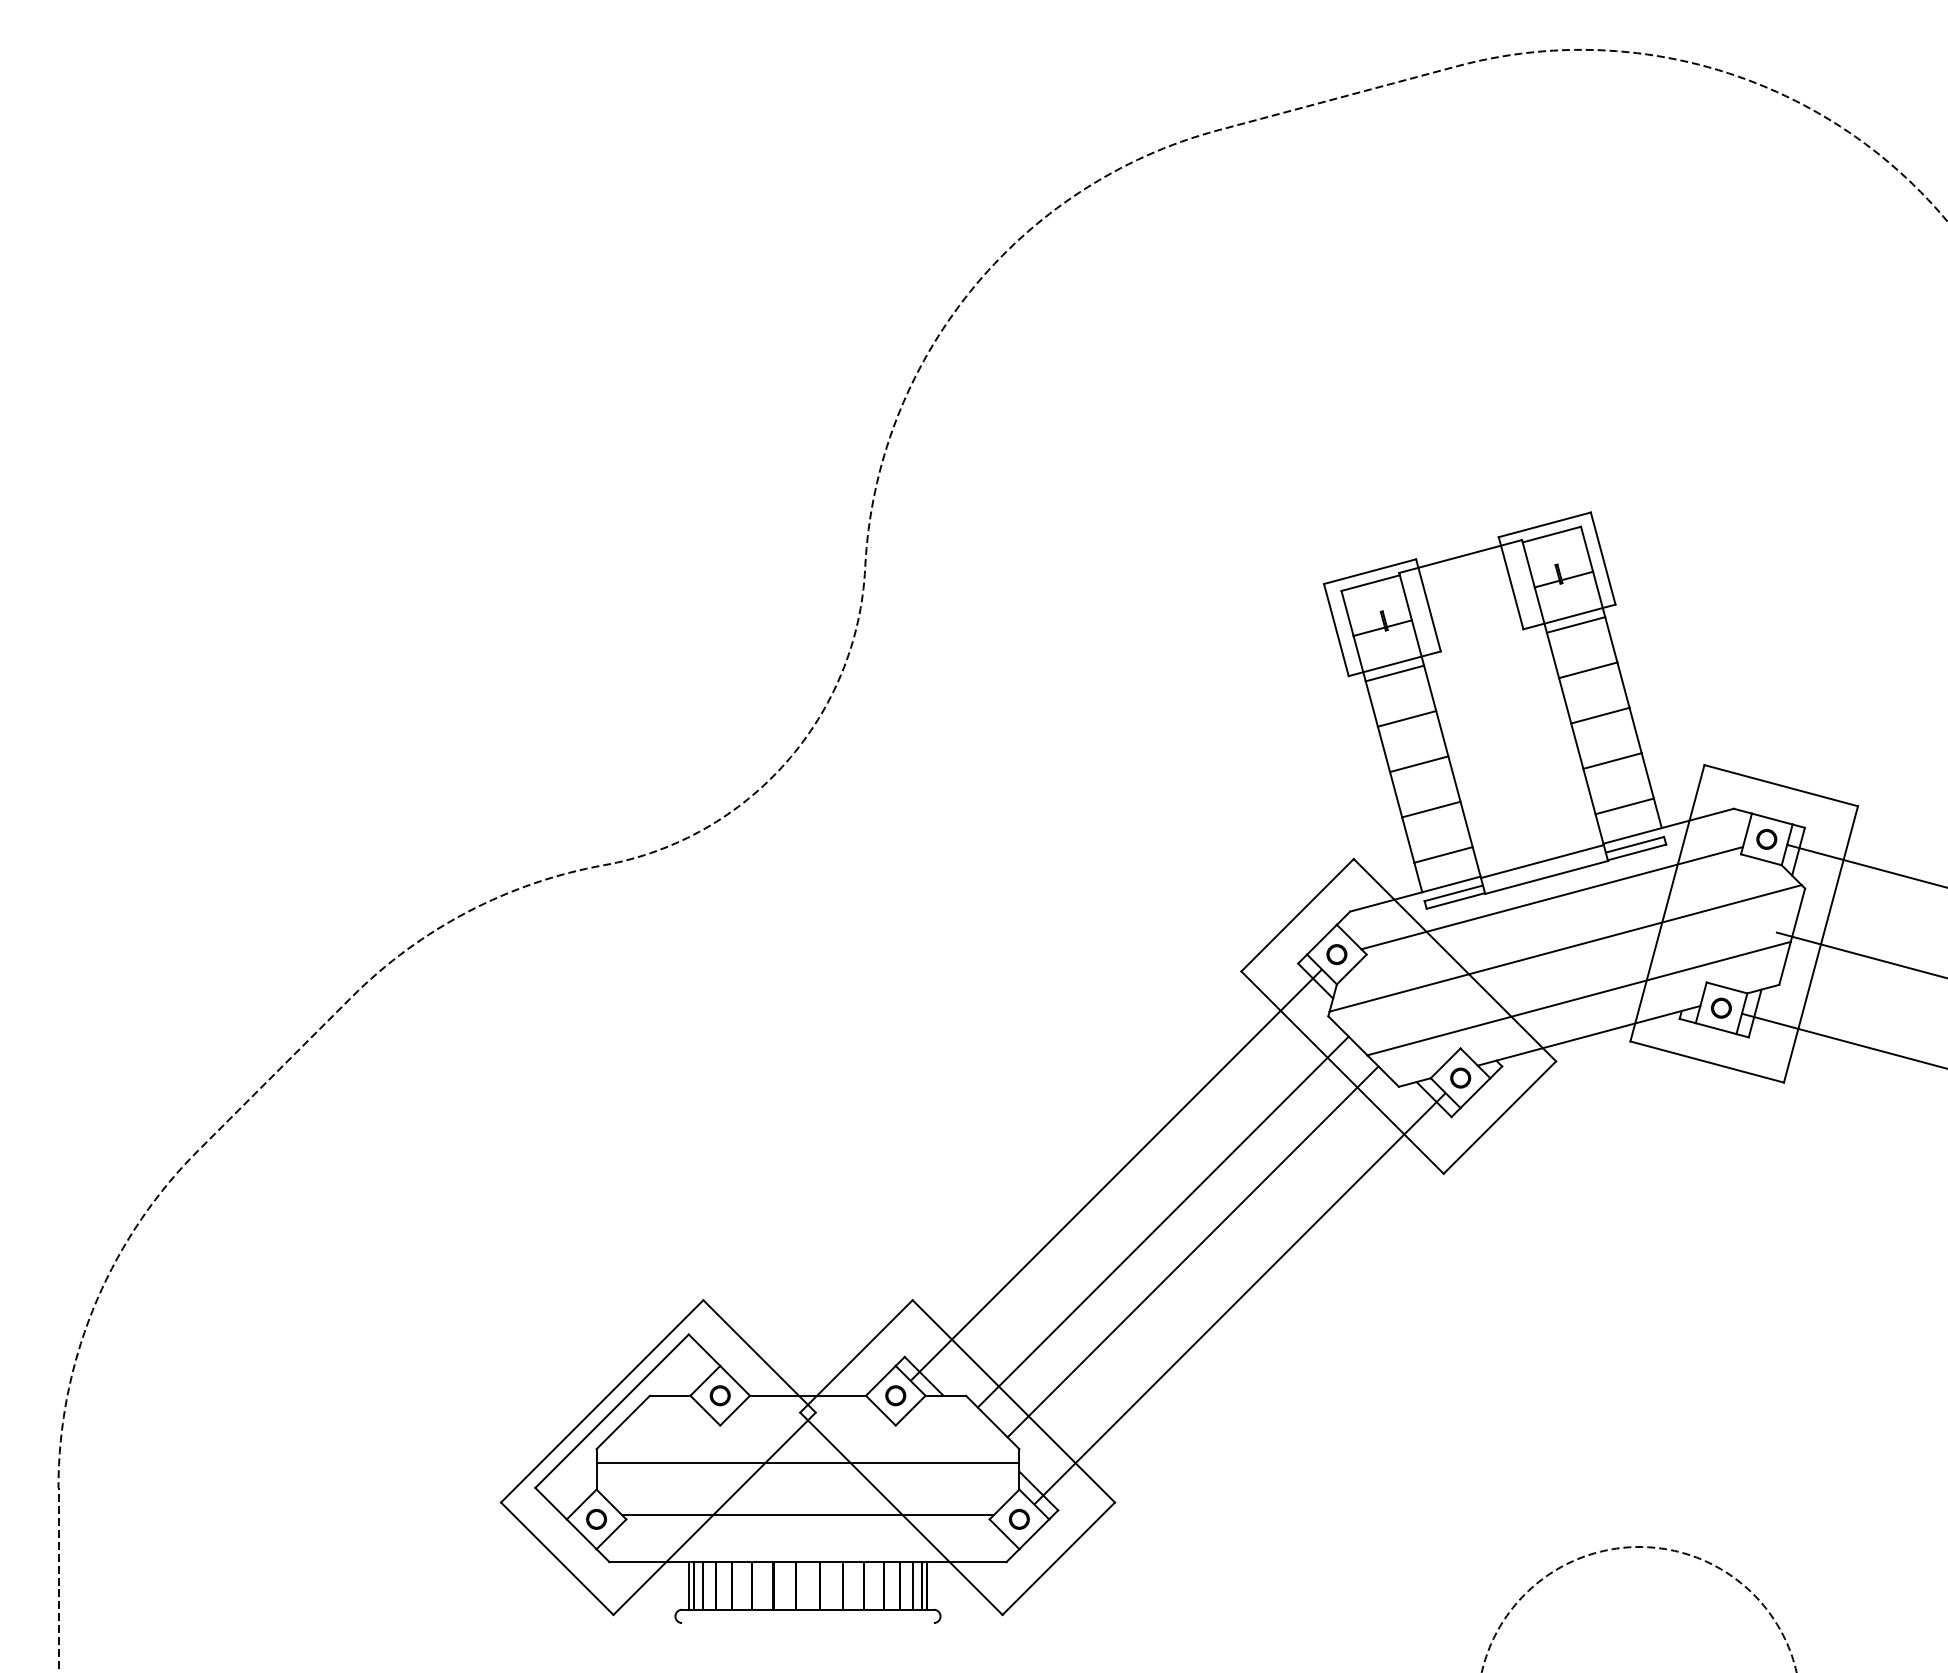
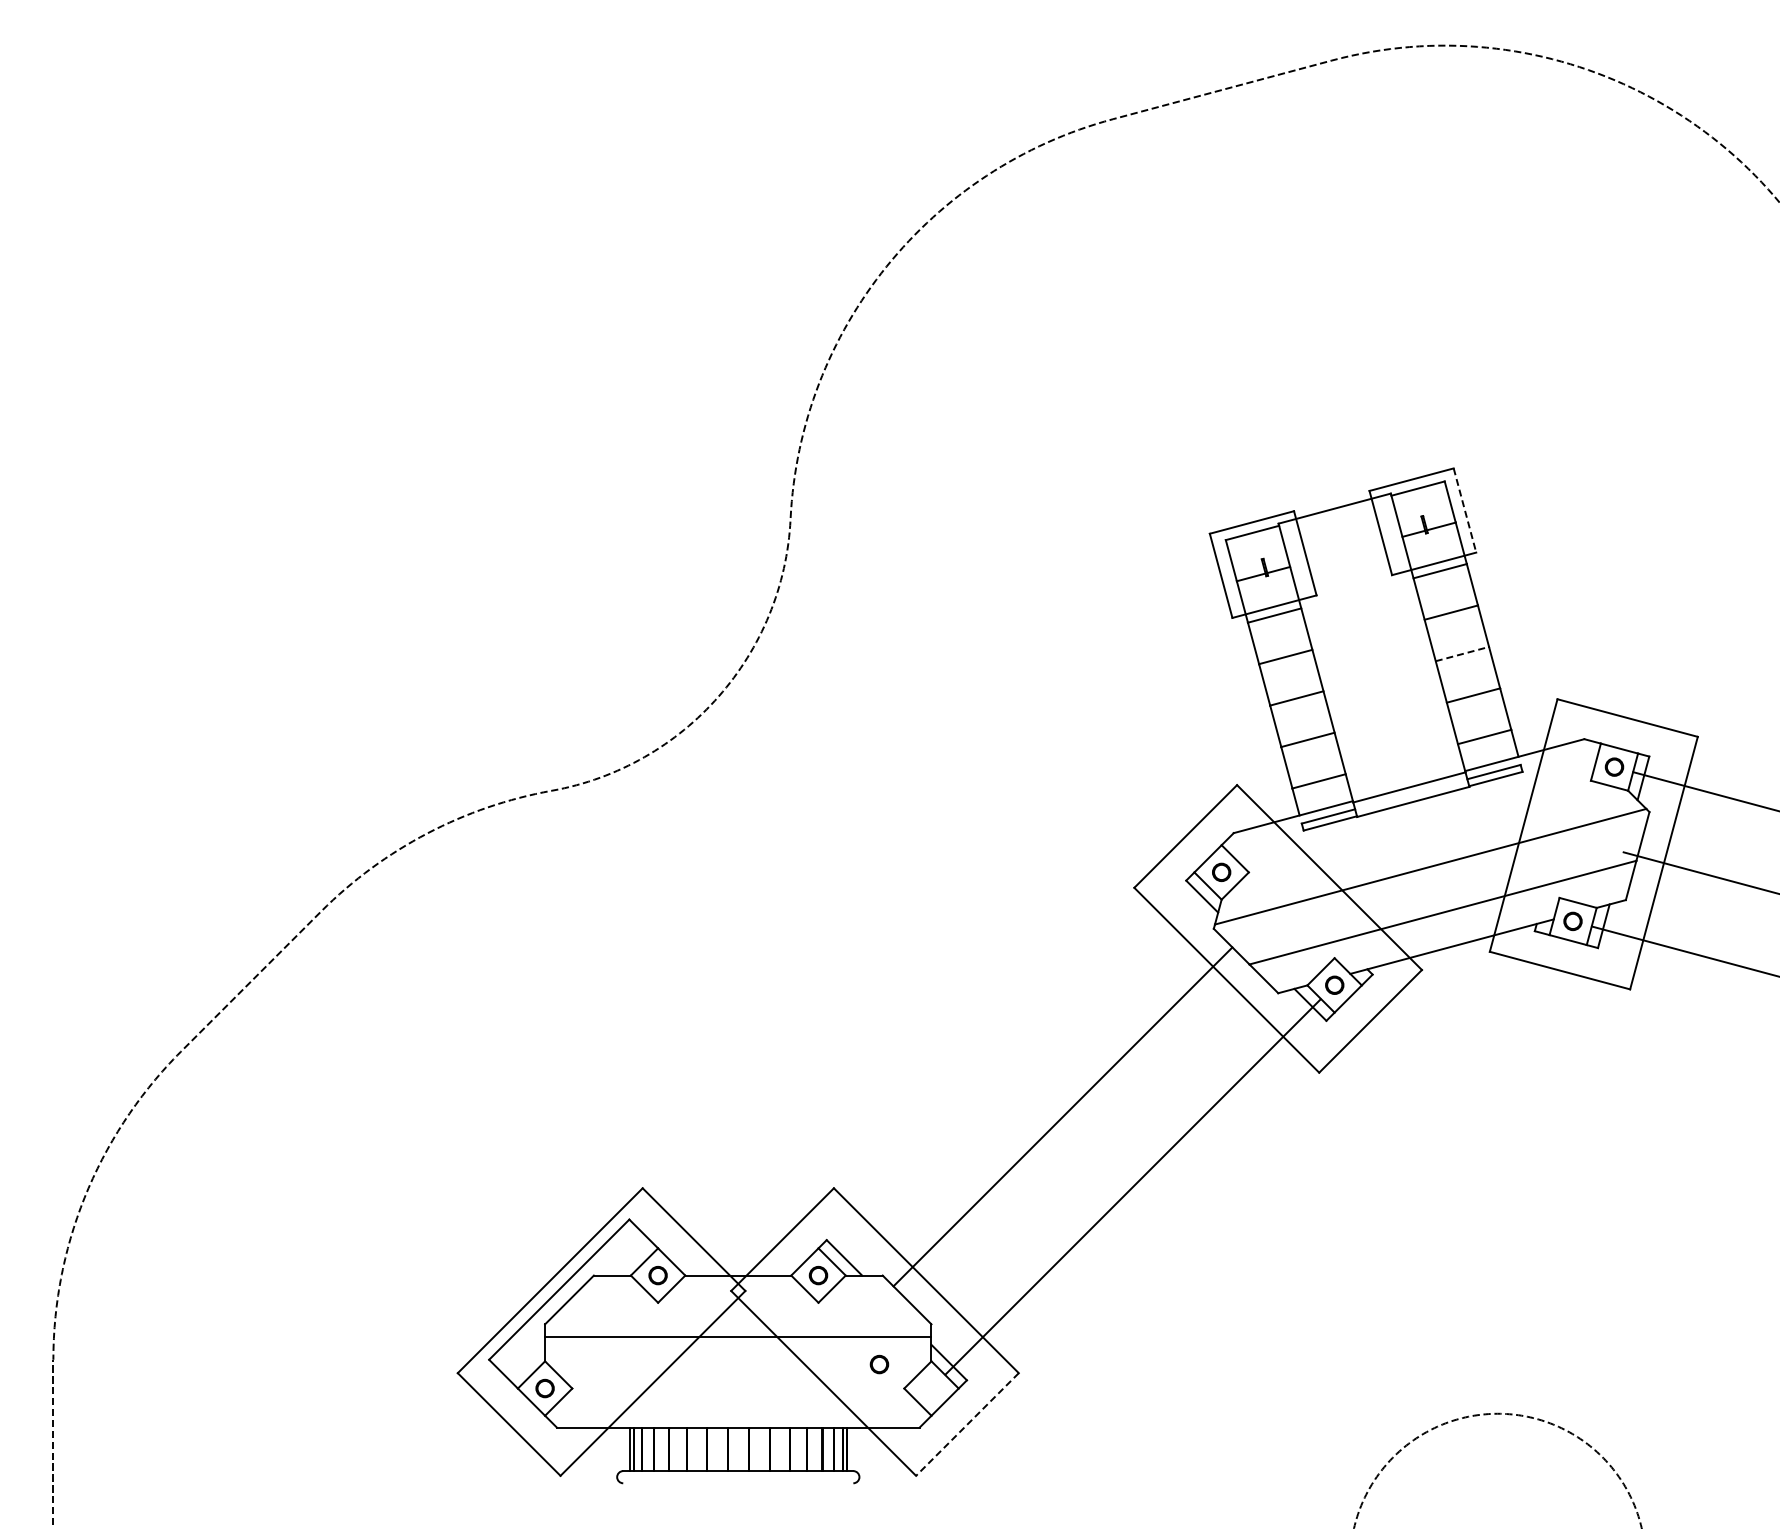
line: (1602, 558) -> (1464, 510), solid -> dashed
line: (1600, 716) -> (1462, 654), solid -> dashed
line: (1552, 897) -> (1418, 820), removed
line: (1115, 1174) -> (1019, 1073), removed
line: (1192, 1251) -> (1089, 1143), removed
line: (808, 1514) -> (738, 1384), removed
part: (1019, 1519) -> (879, 1364), moved
line: (1058, 1558) -> (967, 1424), solid -> dashed

